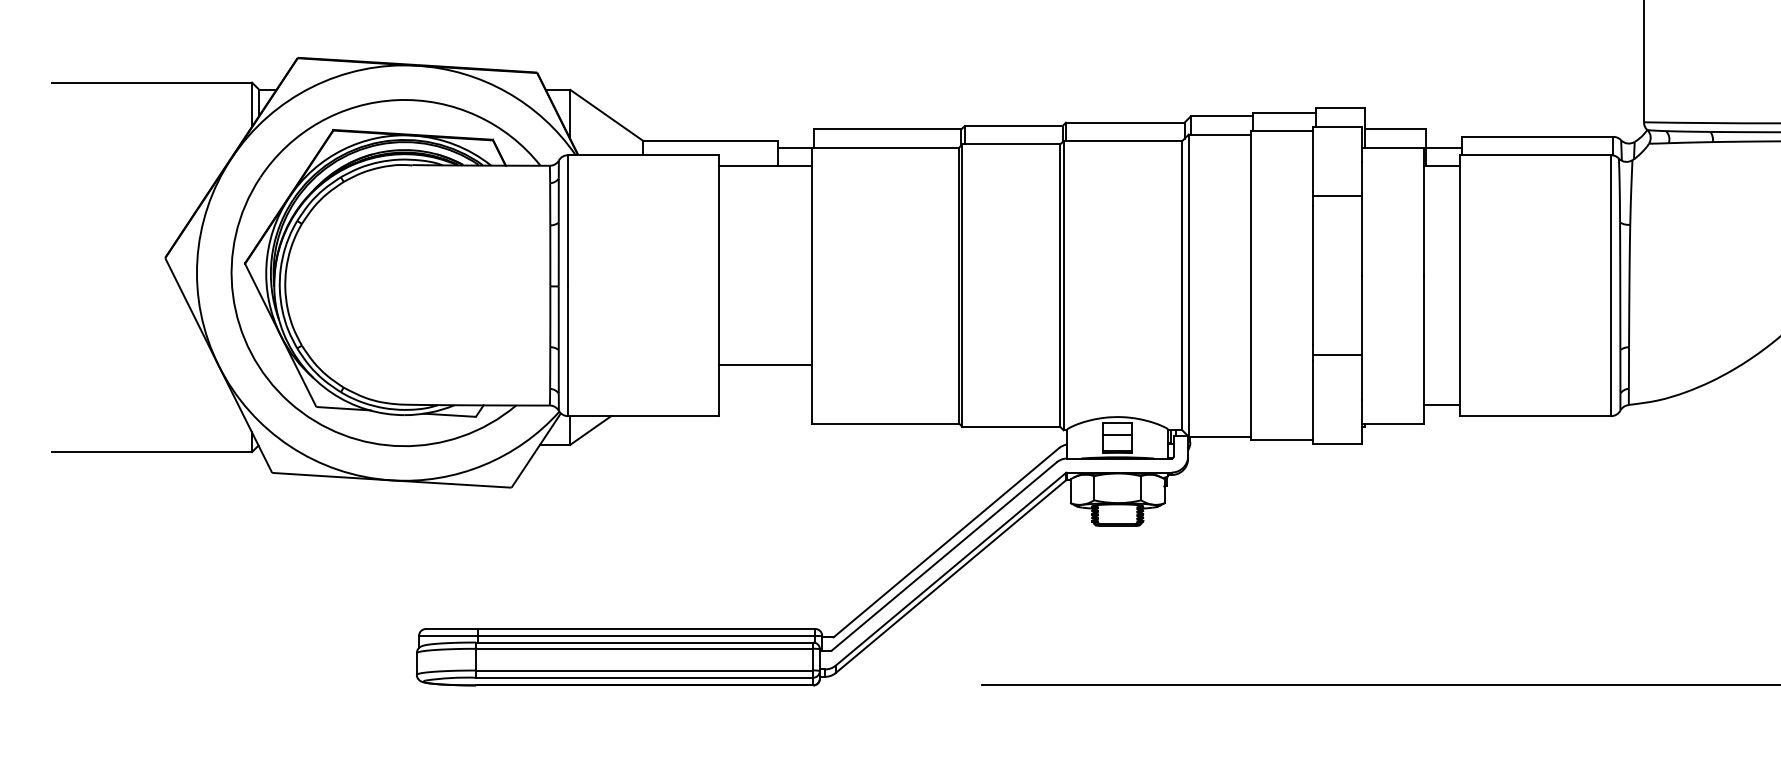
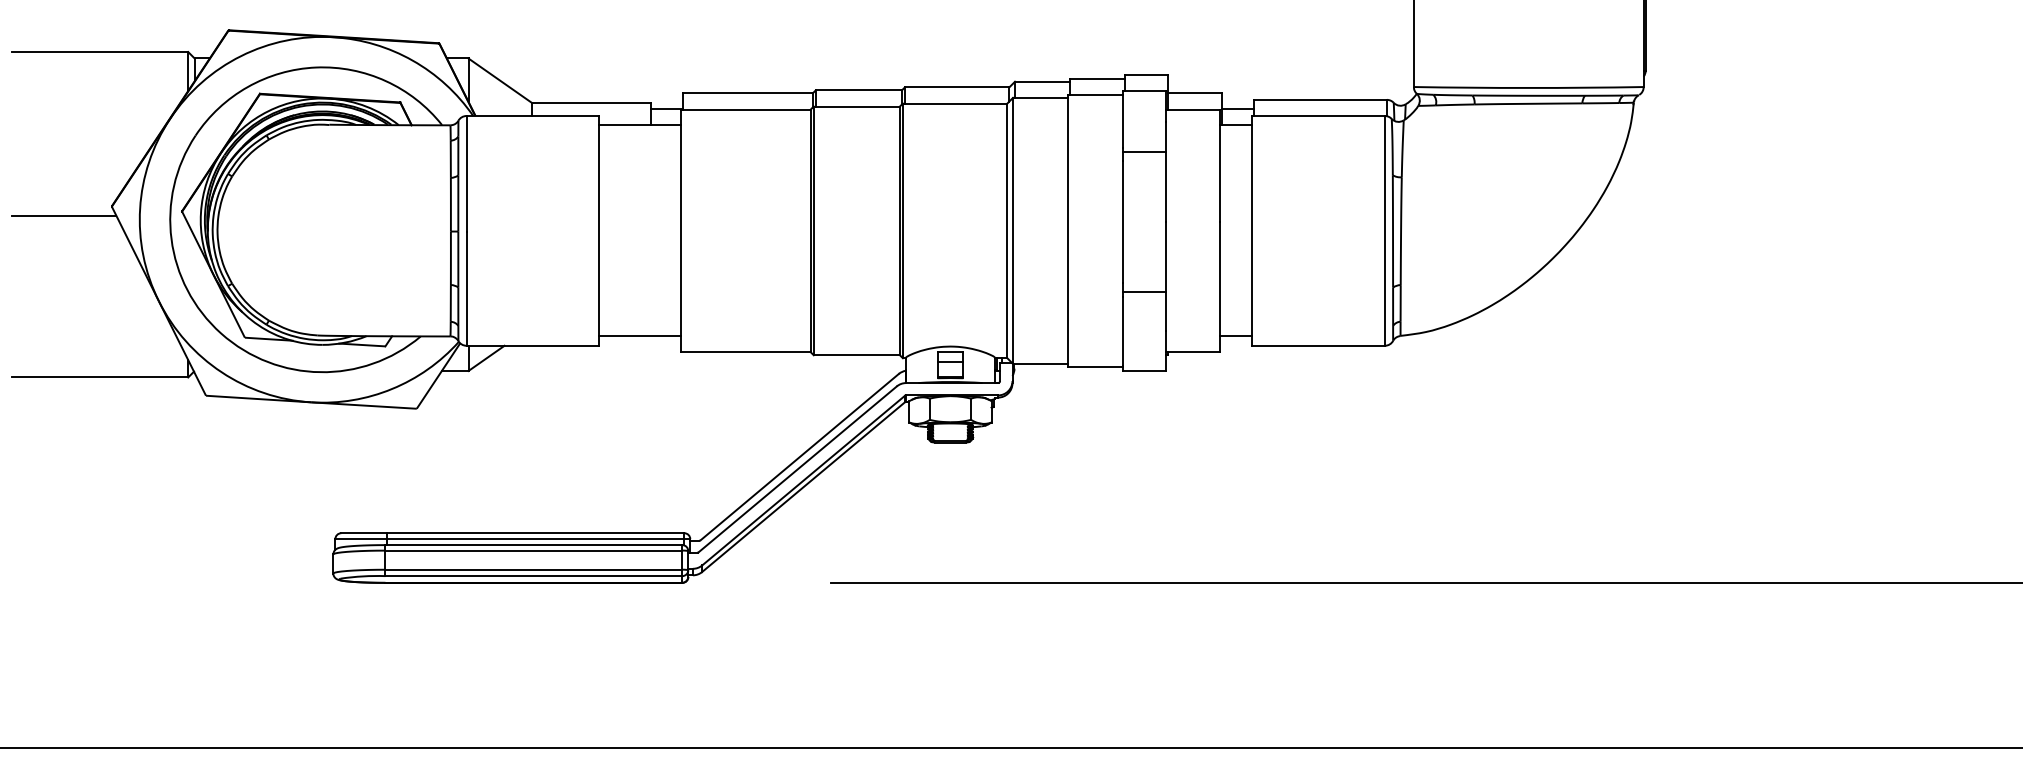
line: (111, 268) -> (64, 215), added
line: (765, 364) -> (640, 336), moved

